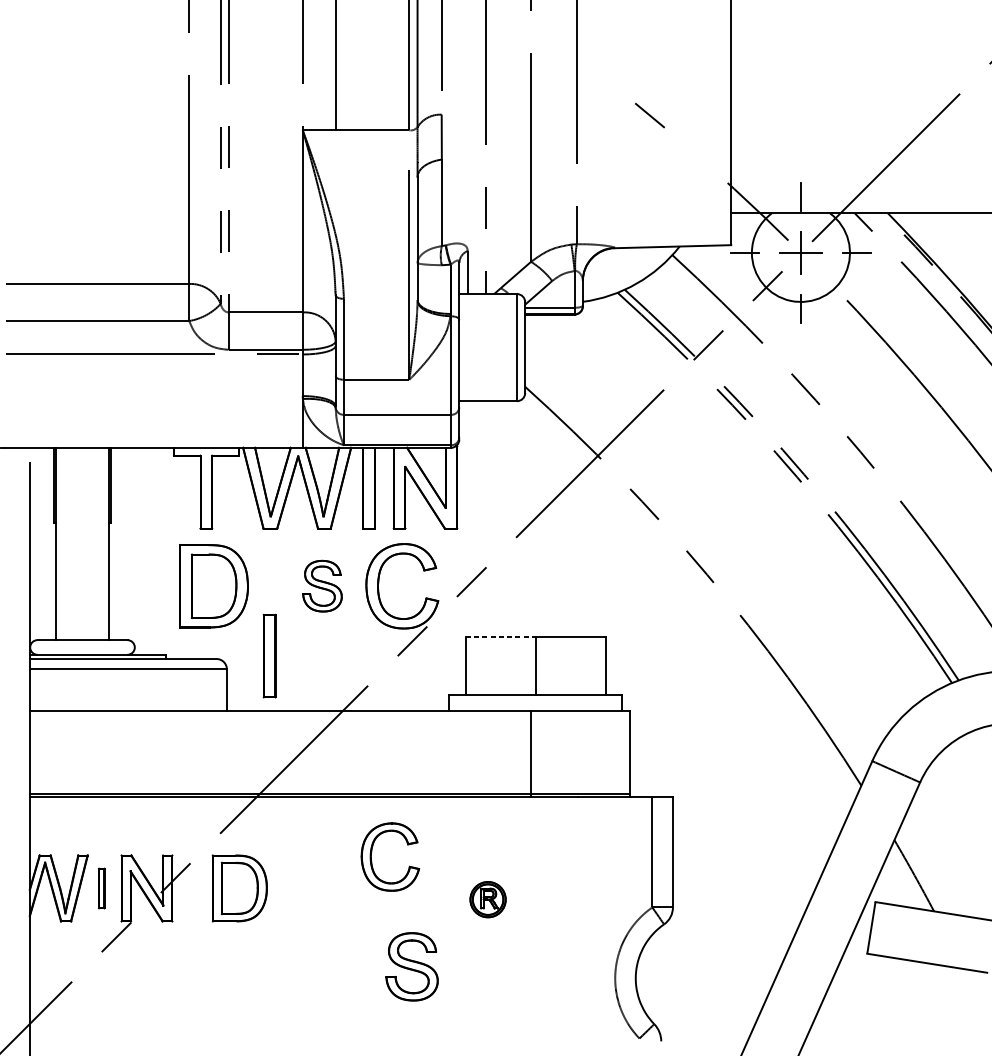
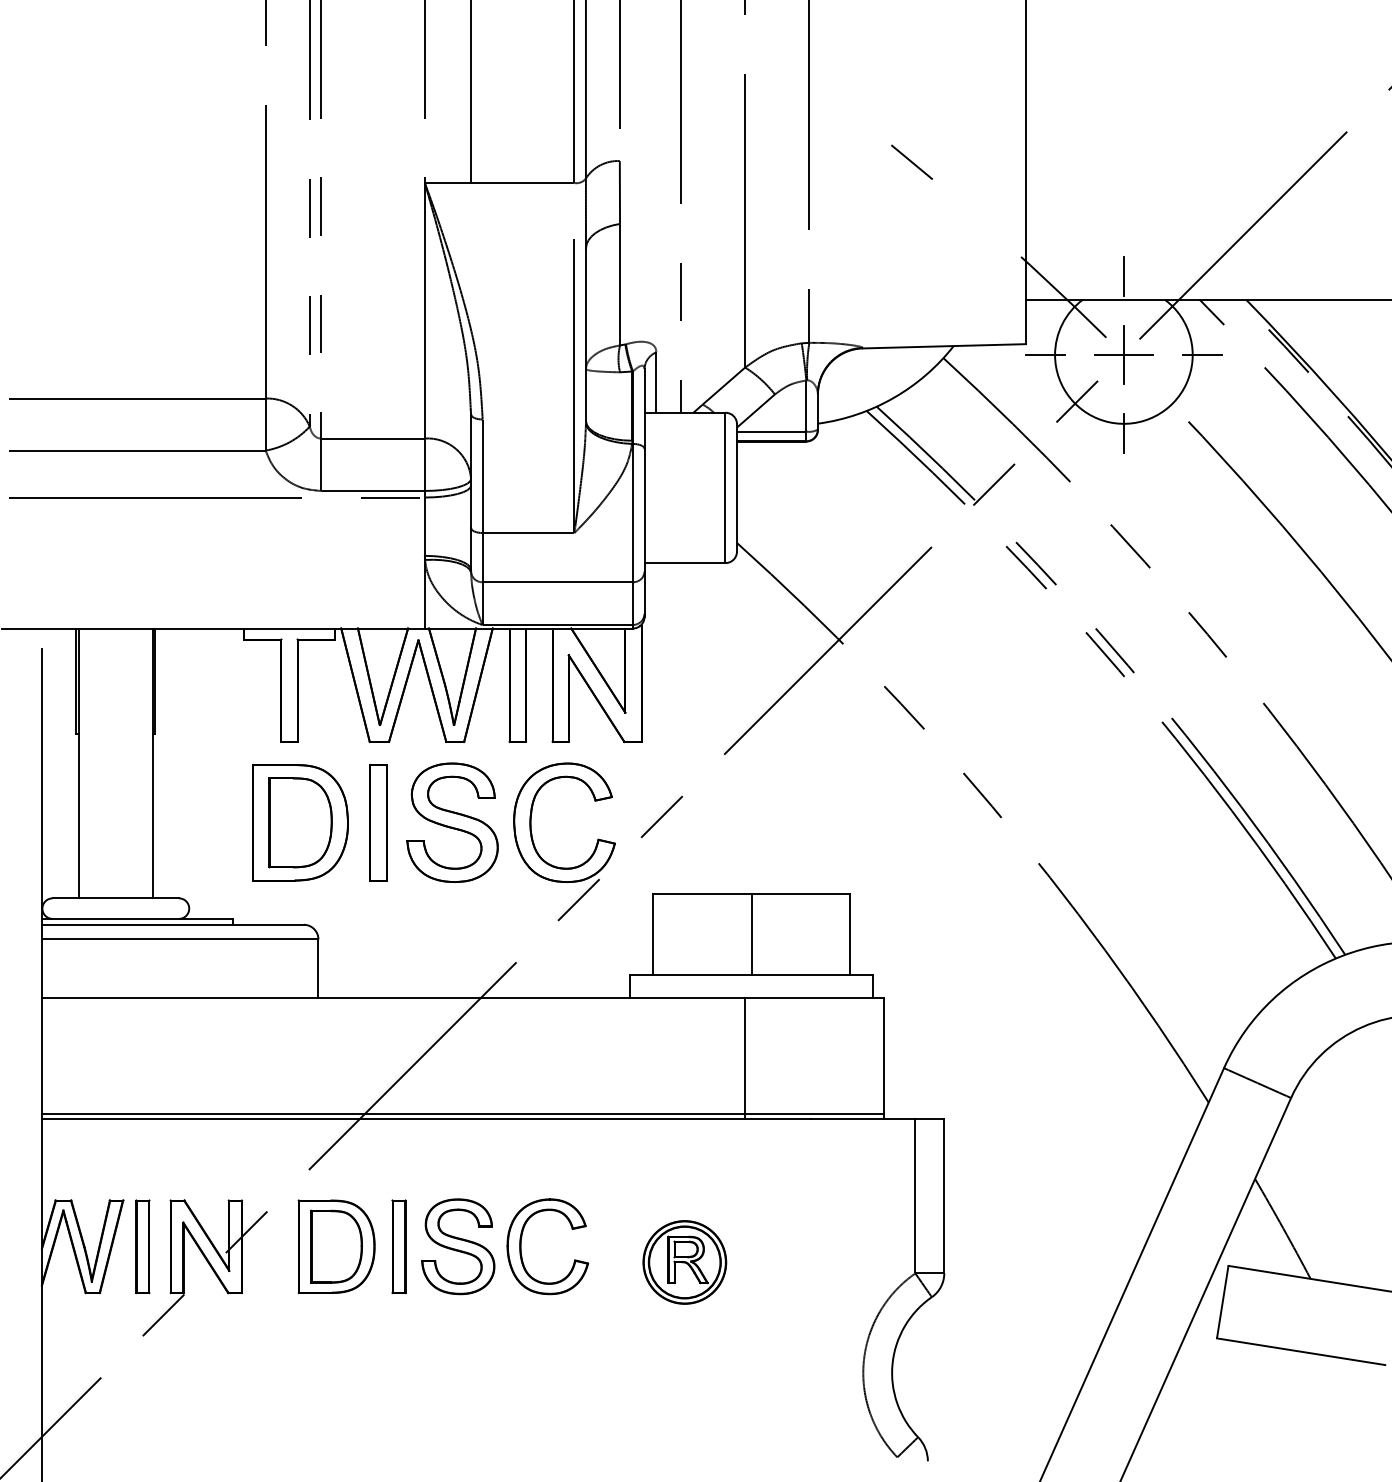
part: (322, 586) -> (452, 822), size x1.67
line: (501, 637) -> (703, 894), dashed -> solid
part: (269, 655) -> (378, 822), moved
part: (371, 856) -> (521, 1246), moved
part: (101, 888) -> (142, 1246), size x1.67
part: (283, 888) -> (398, 1246), added
part: (487, 899) -> (684, 1262), size x1.67
part: (412, 966) -> (458, 1246), moved

